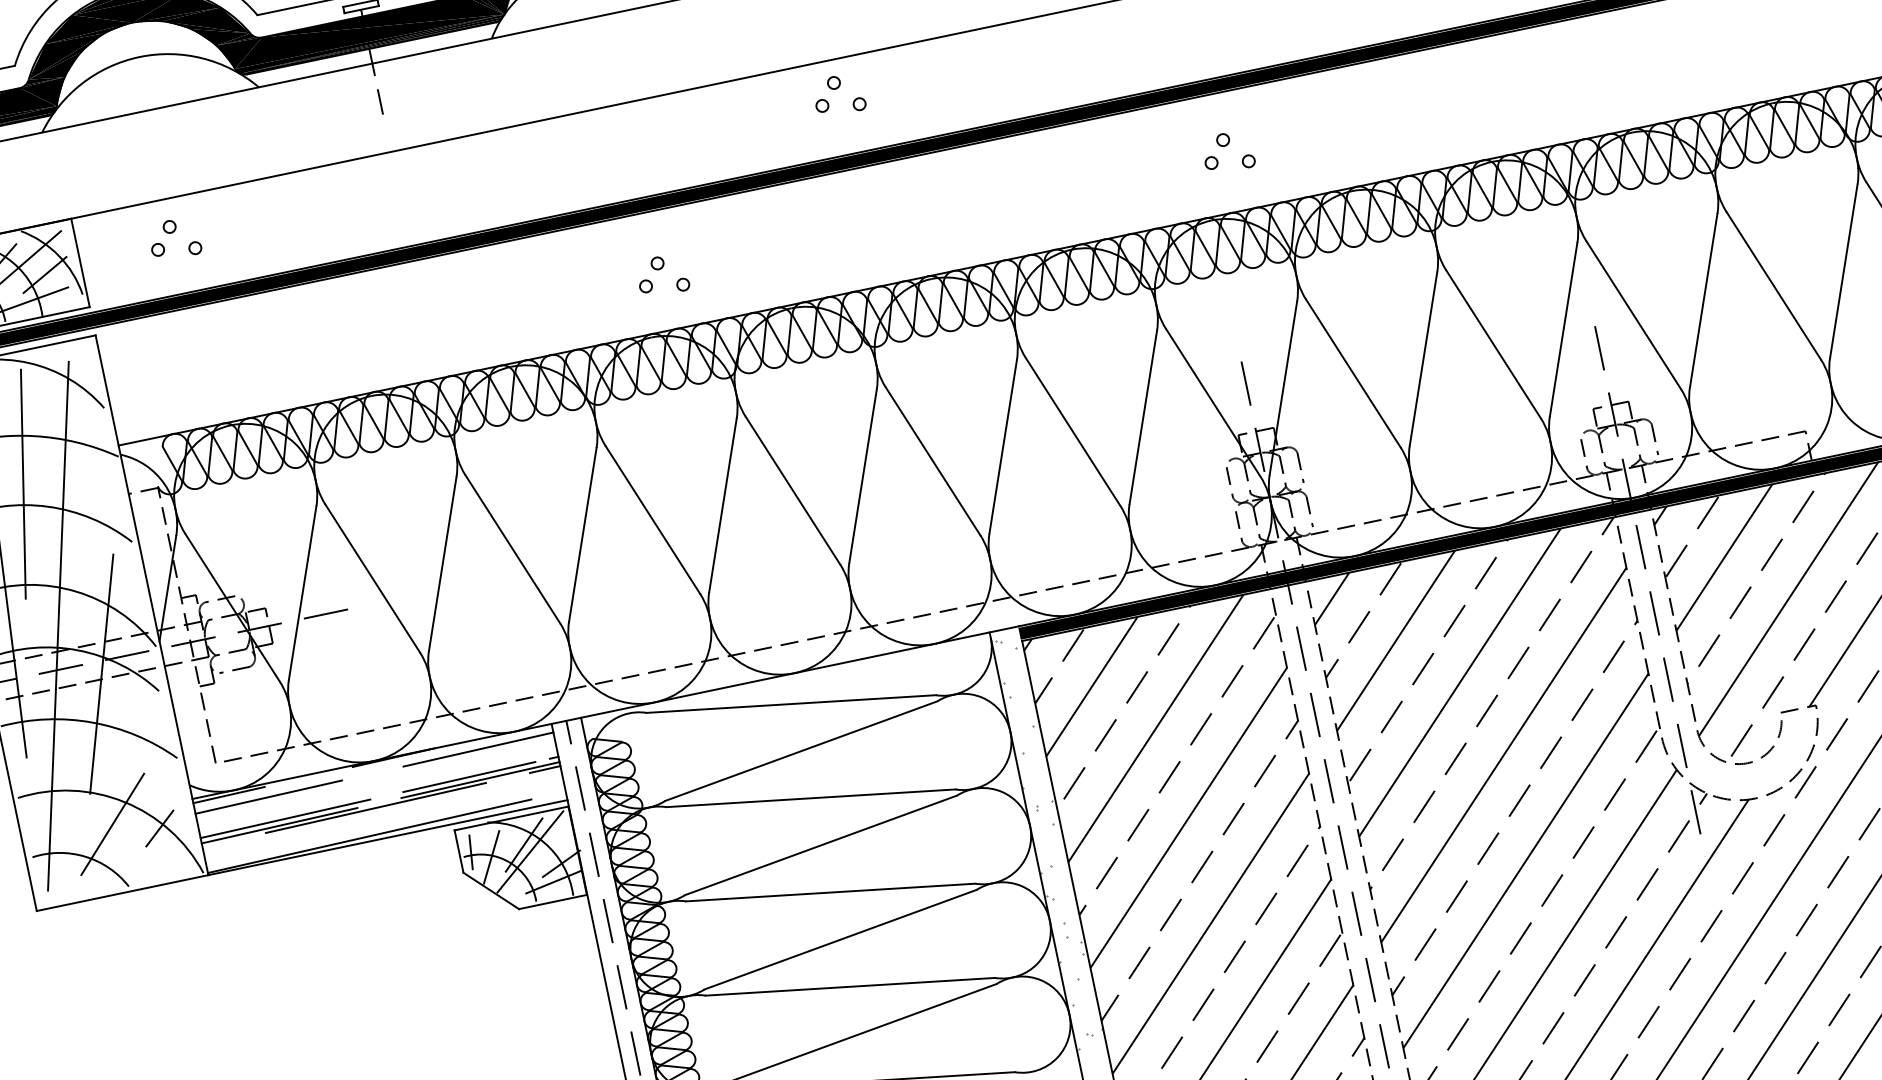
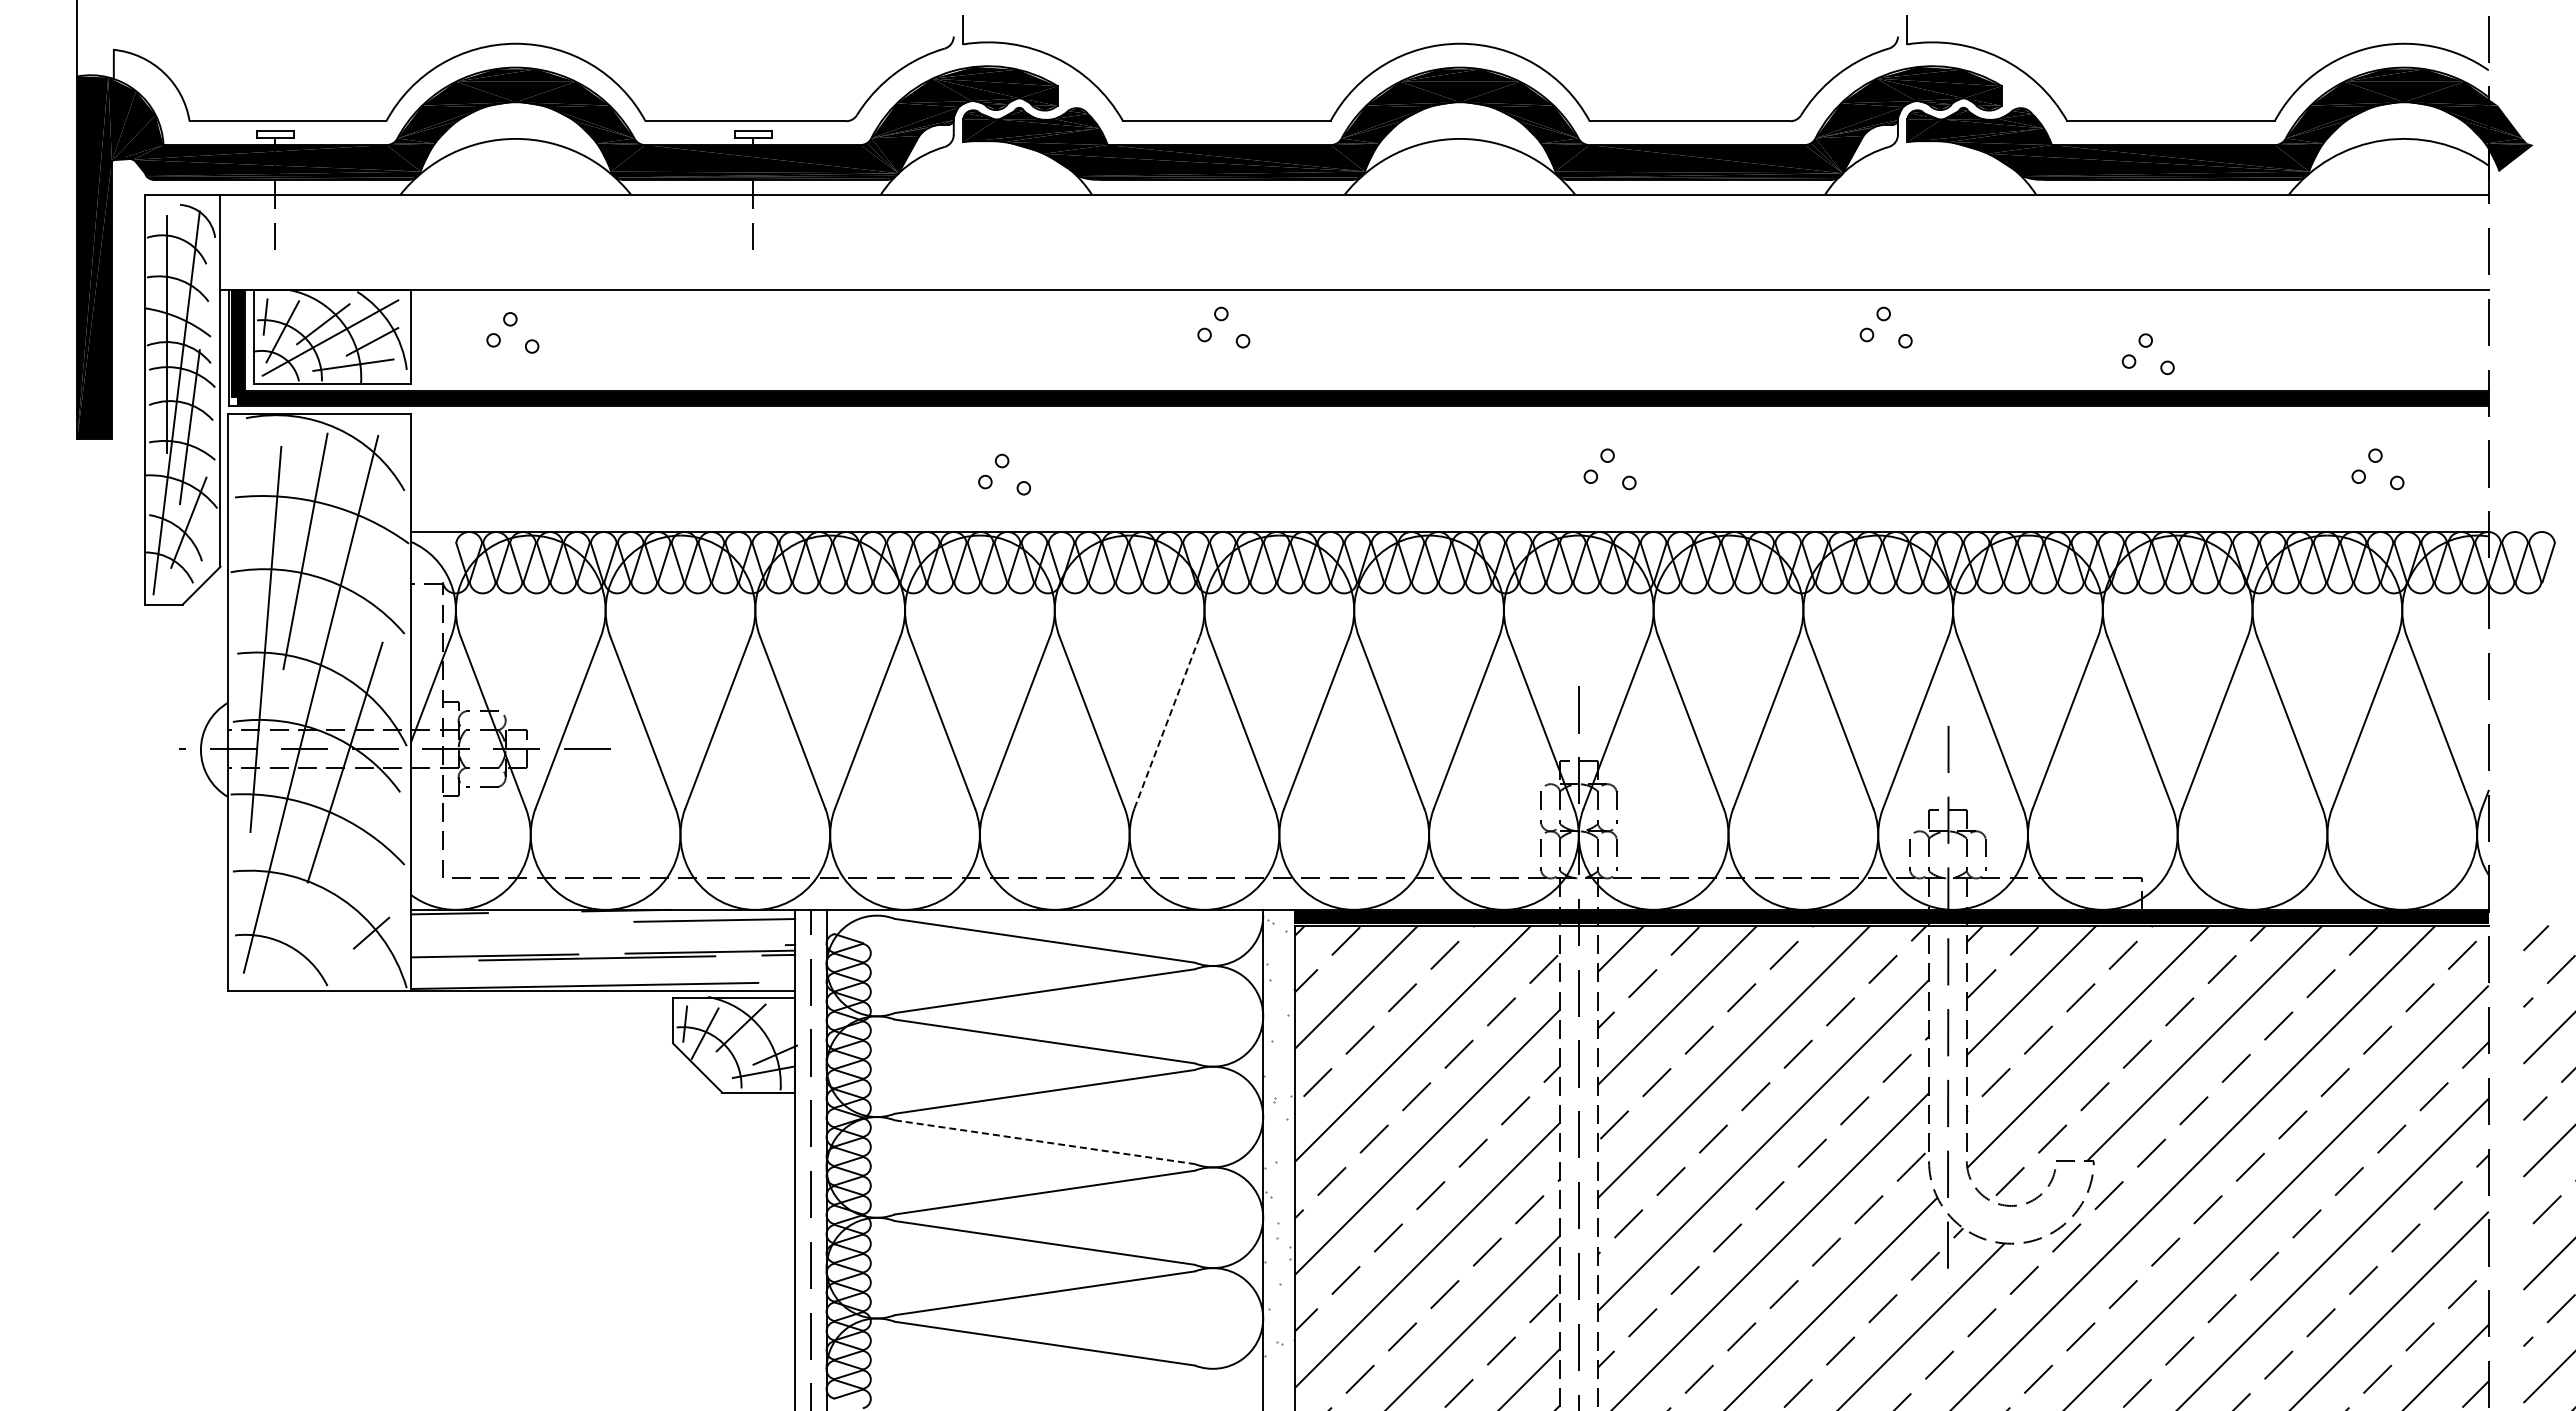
line: (863, 475) -> (1167, 722), solid -> dashed
line: (469, 776) -> (699, 946), removed
line: (268, 796) -> (489, 923), removed
line: (285, 818) -> (502, 949), removed
line: (112, 824) -> (324, 918), removed
line: (529, 851) -> (745, 1035), removed
line: (830, 892) -> (1044, 1142), solid -> dashed

